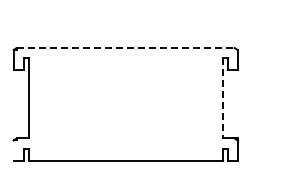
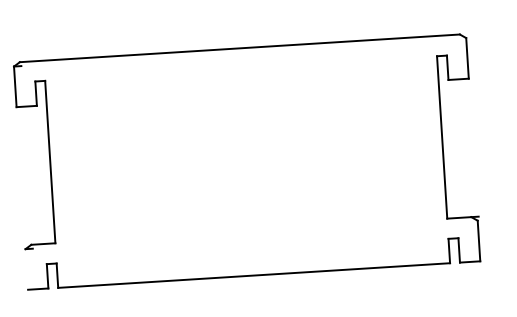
line: (125, 48) -> (239, 49), dashed -> solid
line: (222, 98) -> (441, 137), dashed -> solid

